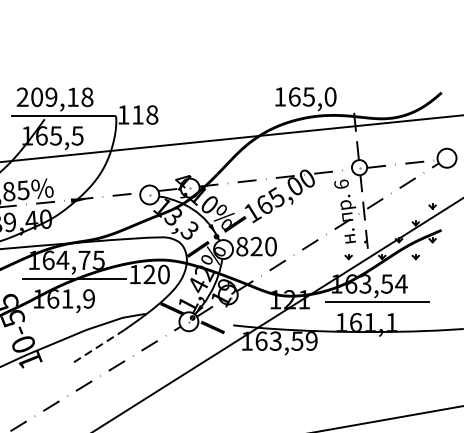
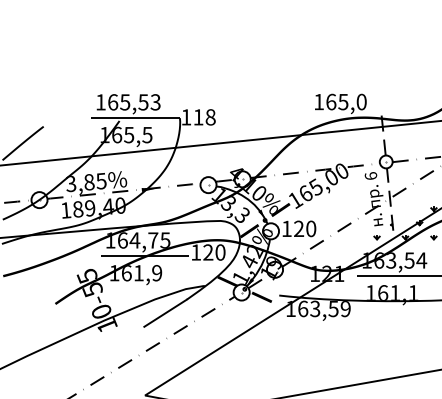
text: (54, 97) -> (127, 102), 209,18 -> 165,53
text: (241, 246) -> (286, 228), 820 -> 120
line: (100, 345) -> (166, 312), dashed -> solid

